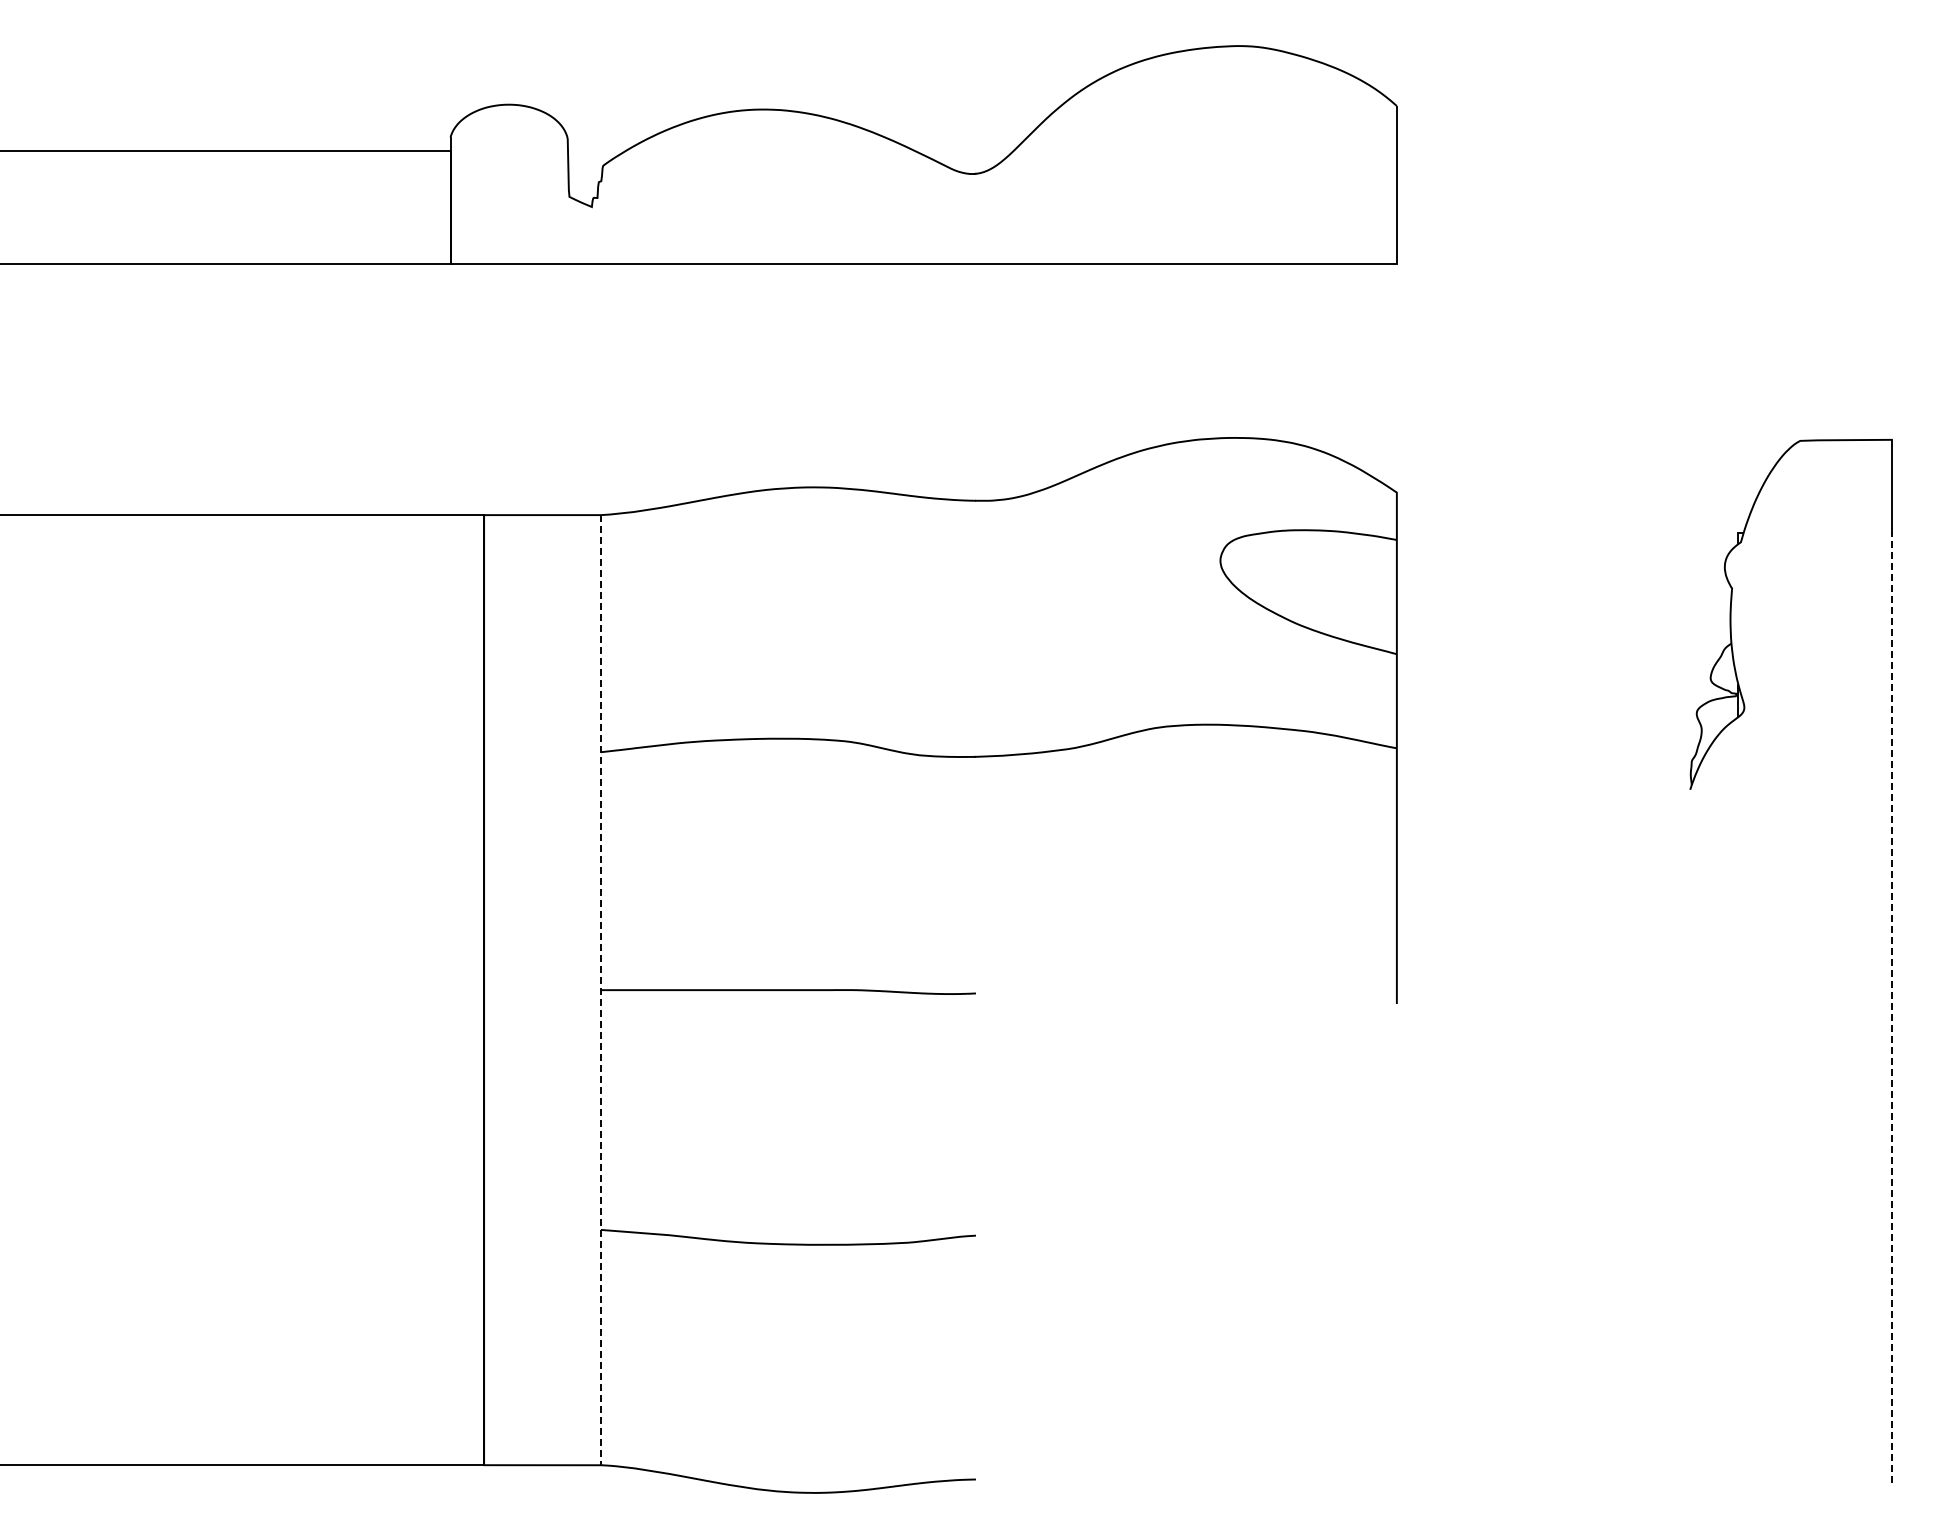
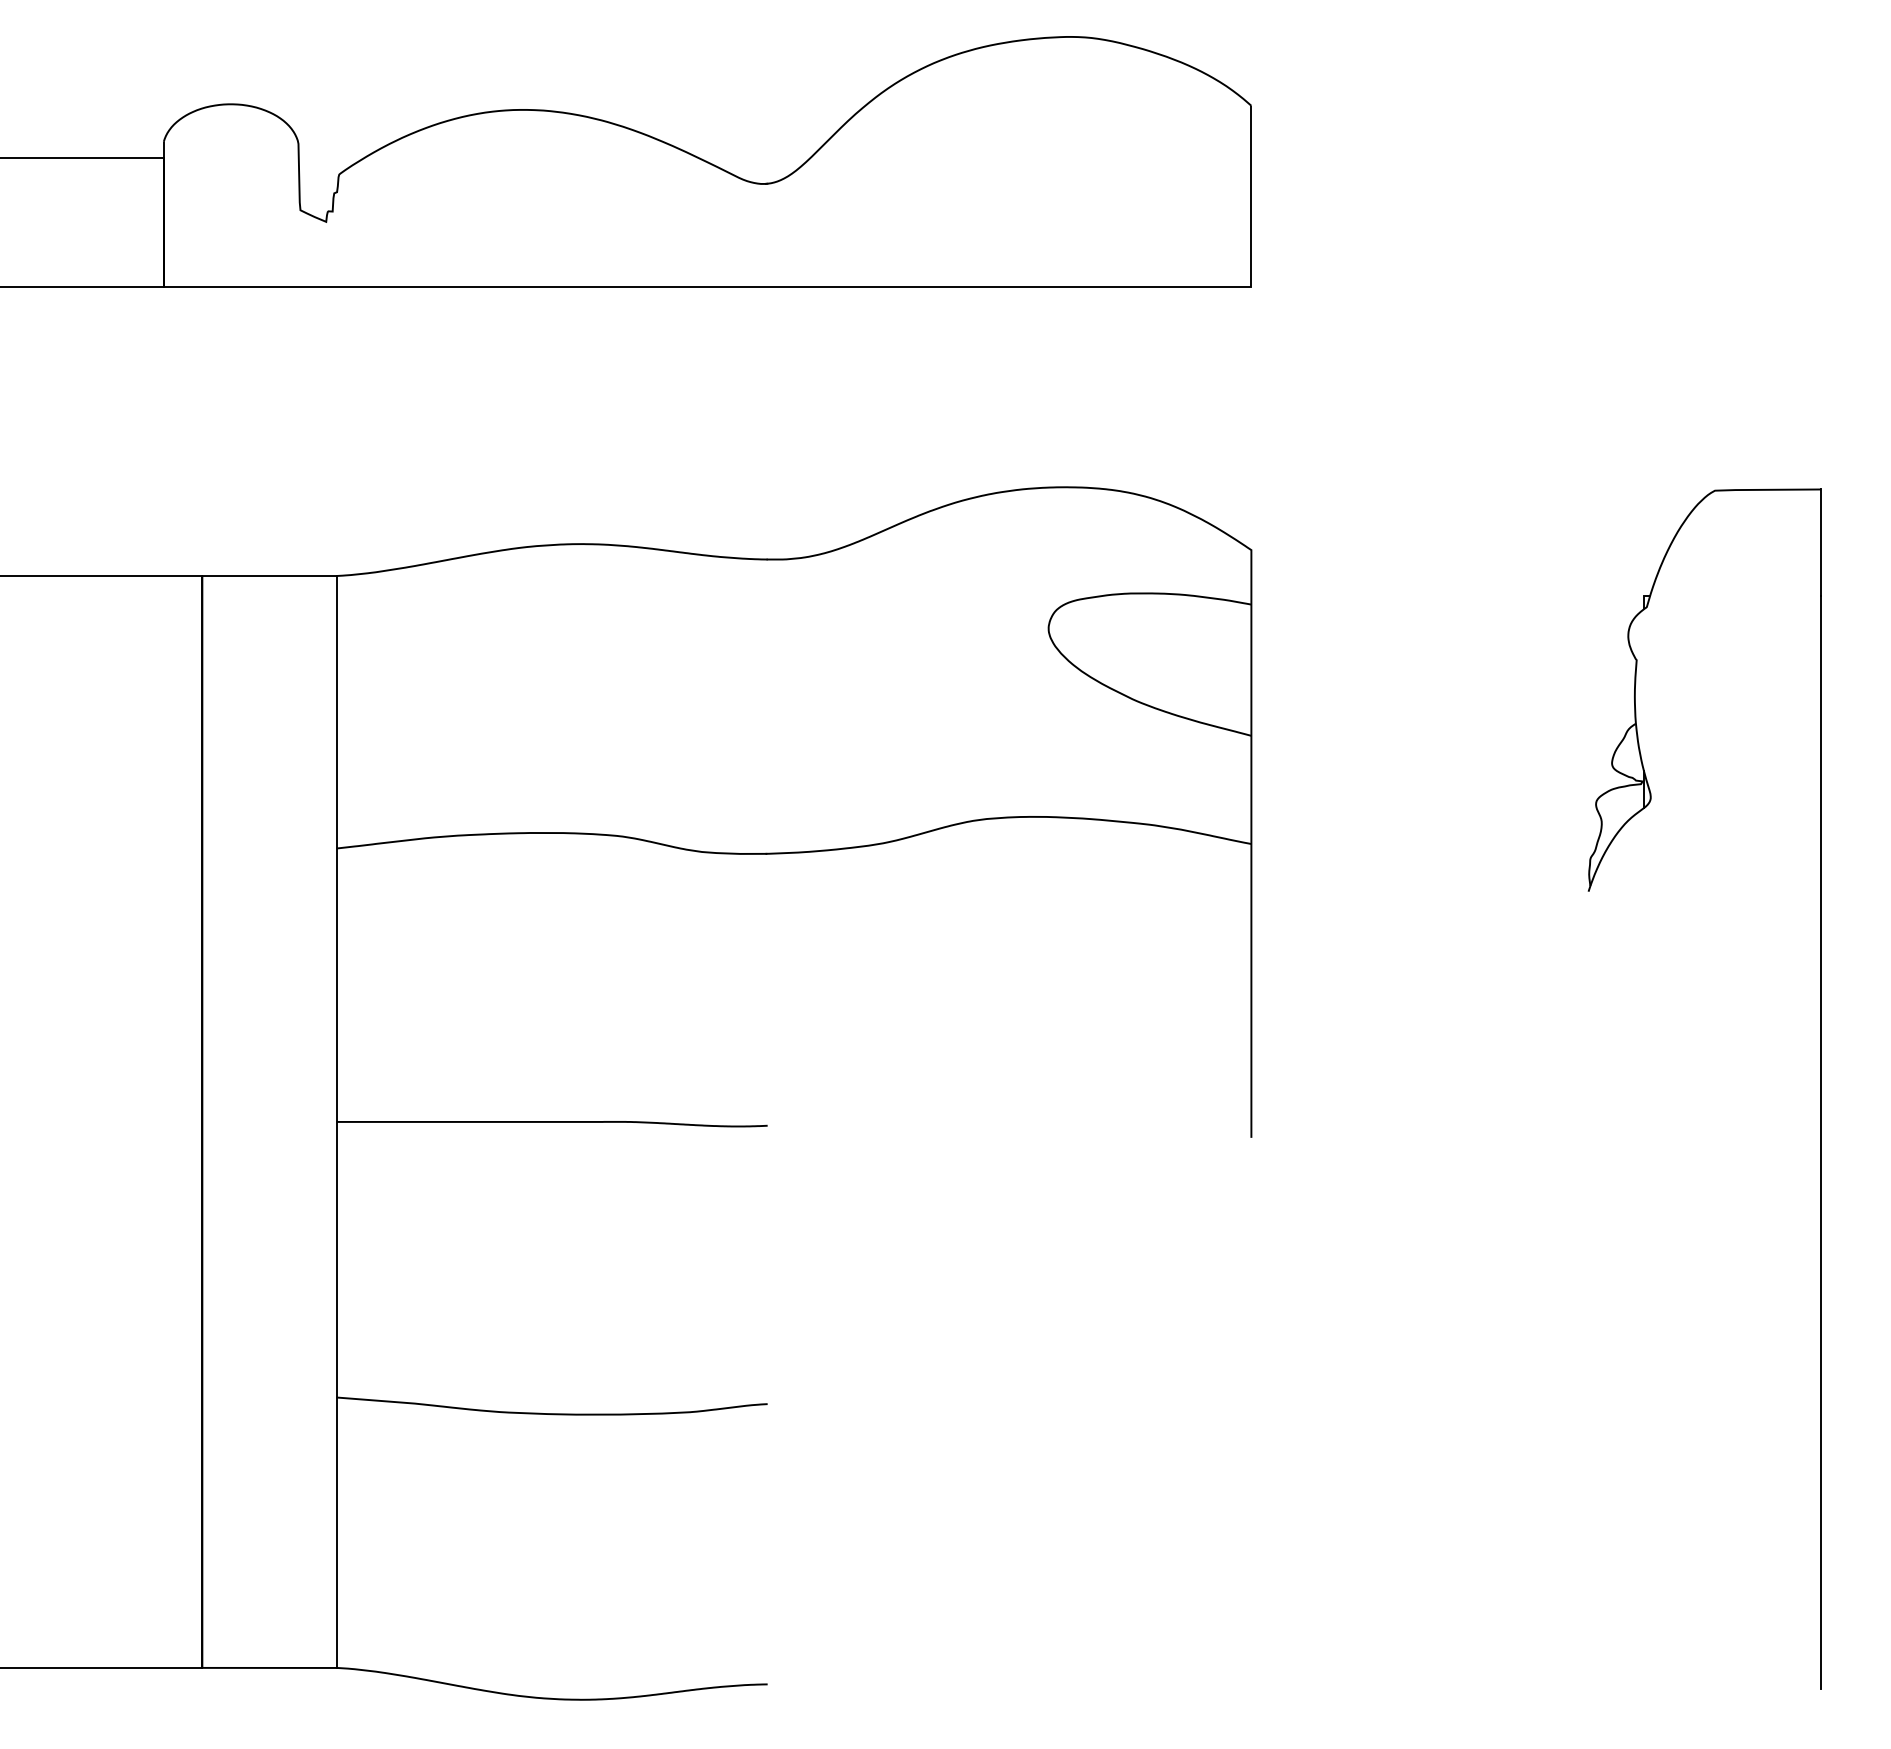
line: (600, 990) -> (336, 1122), dashed -> solid
line: (1892, 1007) -> (1821, 1141), dashed -> solid

